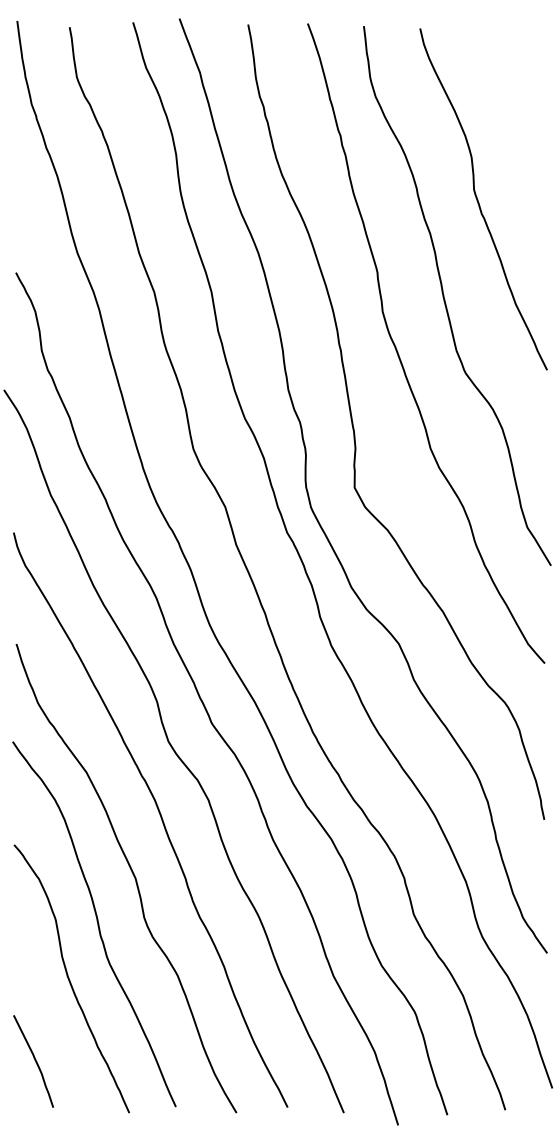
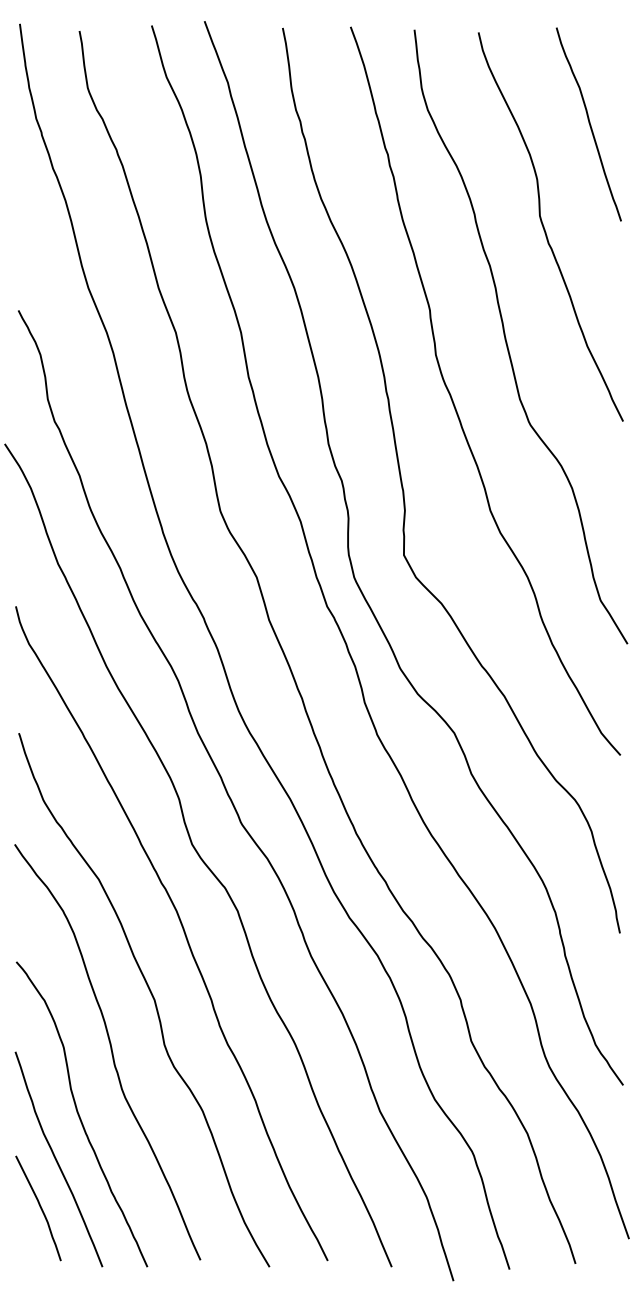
curve: (516, 108) -> (588, 123), added
curve: (50, 1019) -> (57, 1160), added

